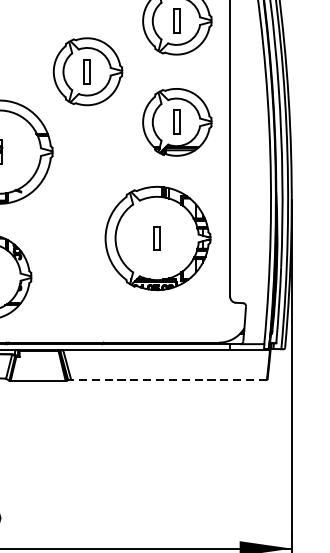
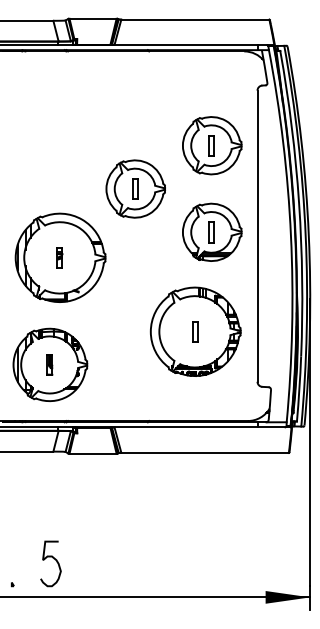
line: (169, 379) -> (205, 452), dashed -> solid

